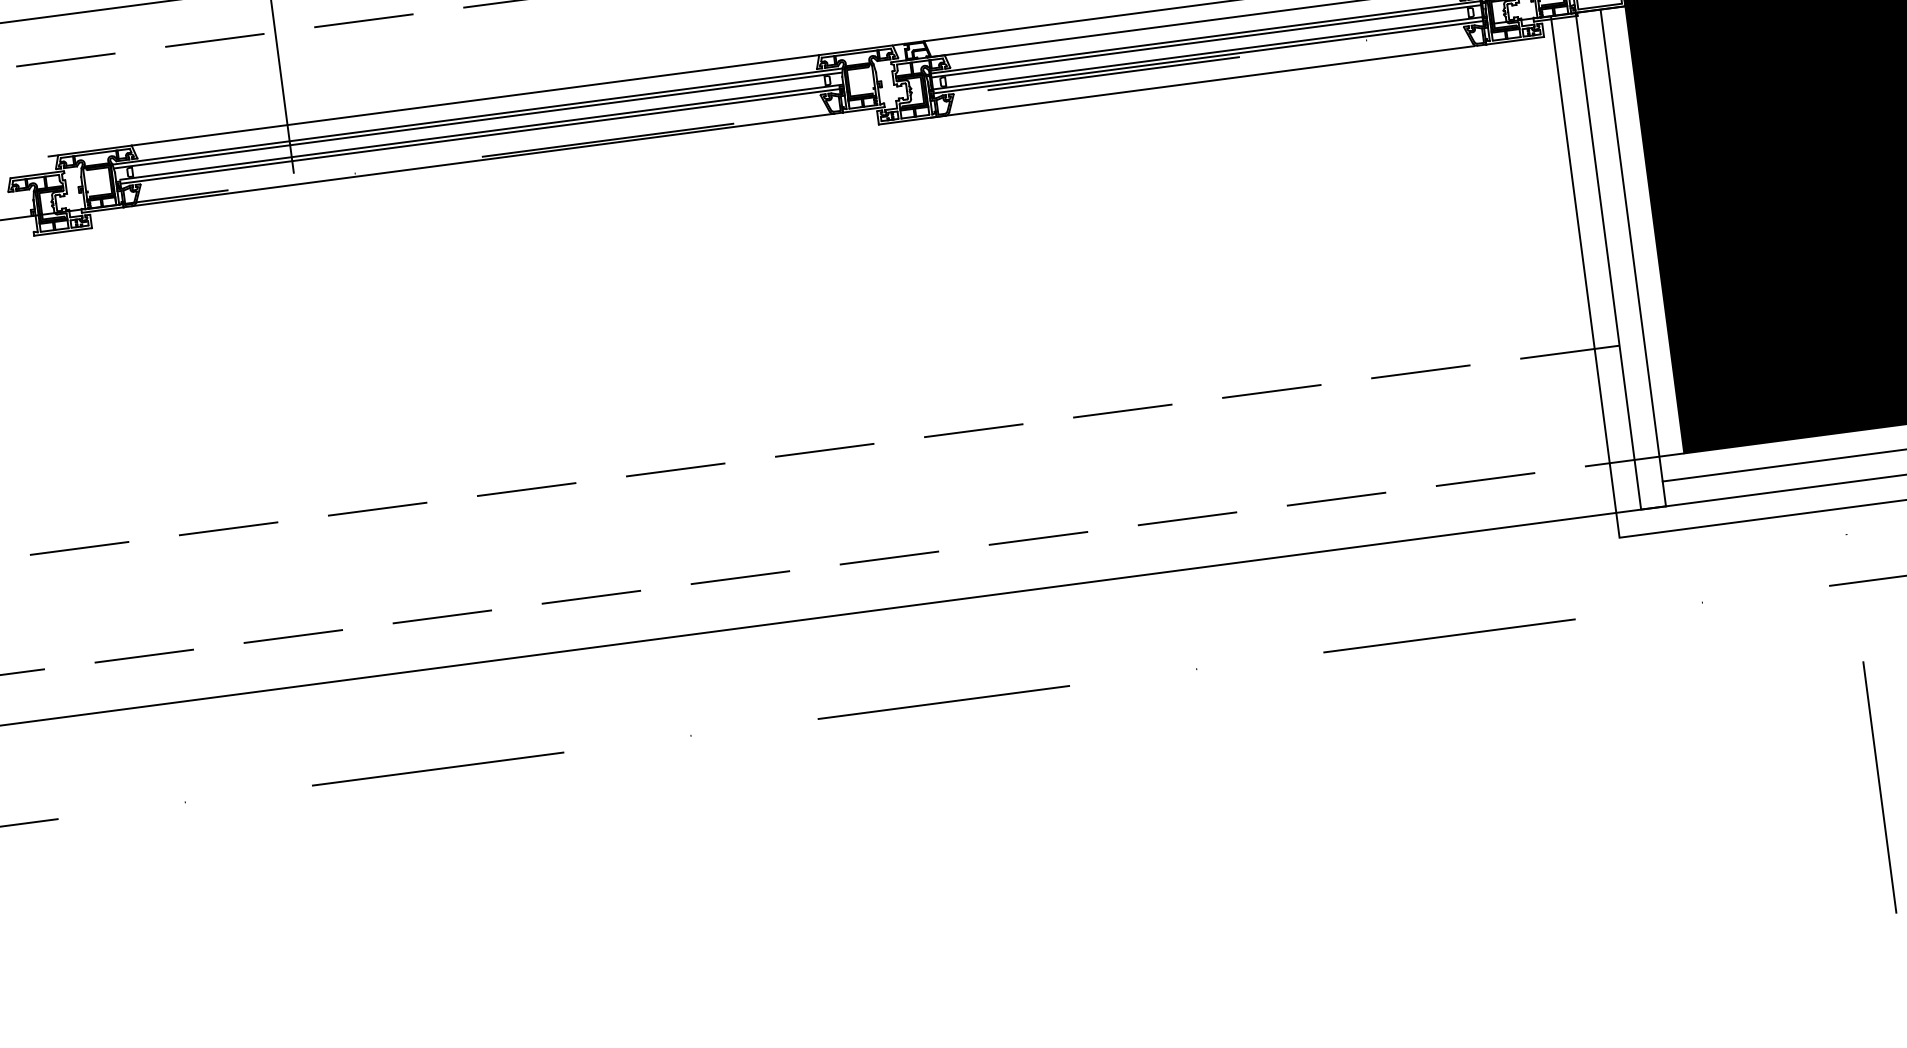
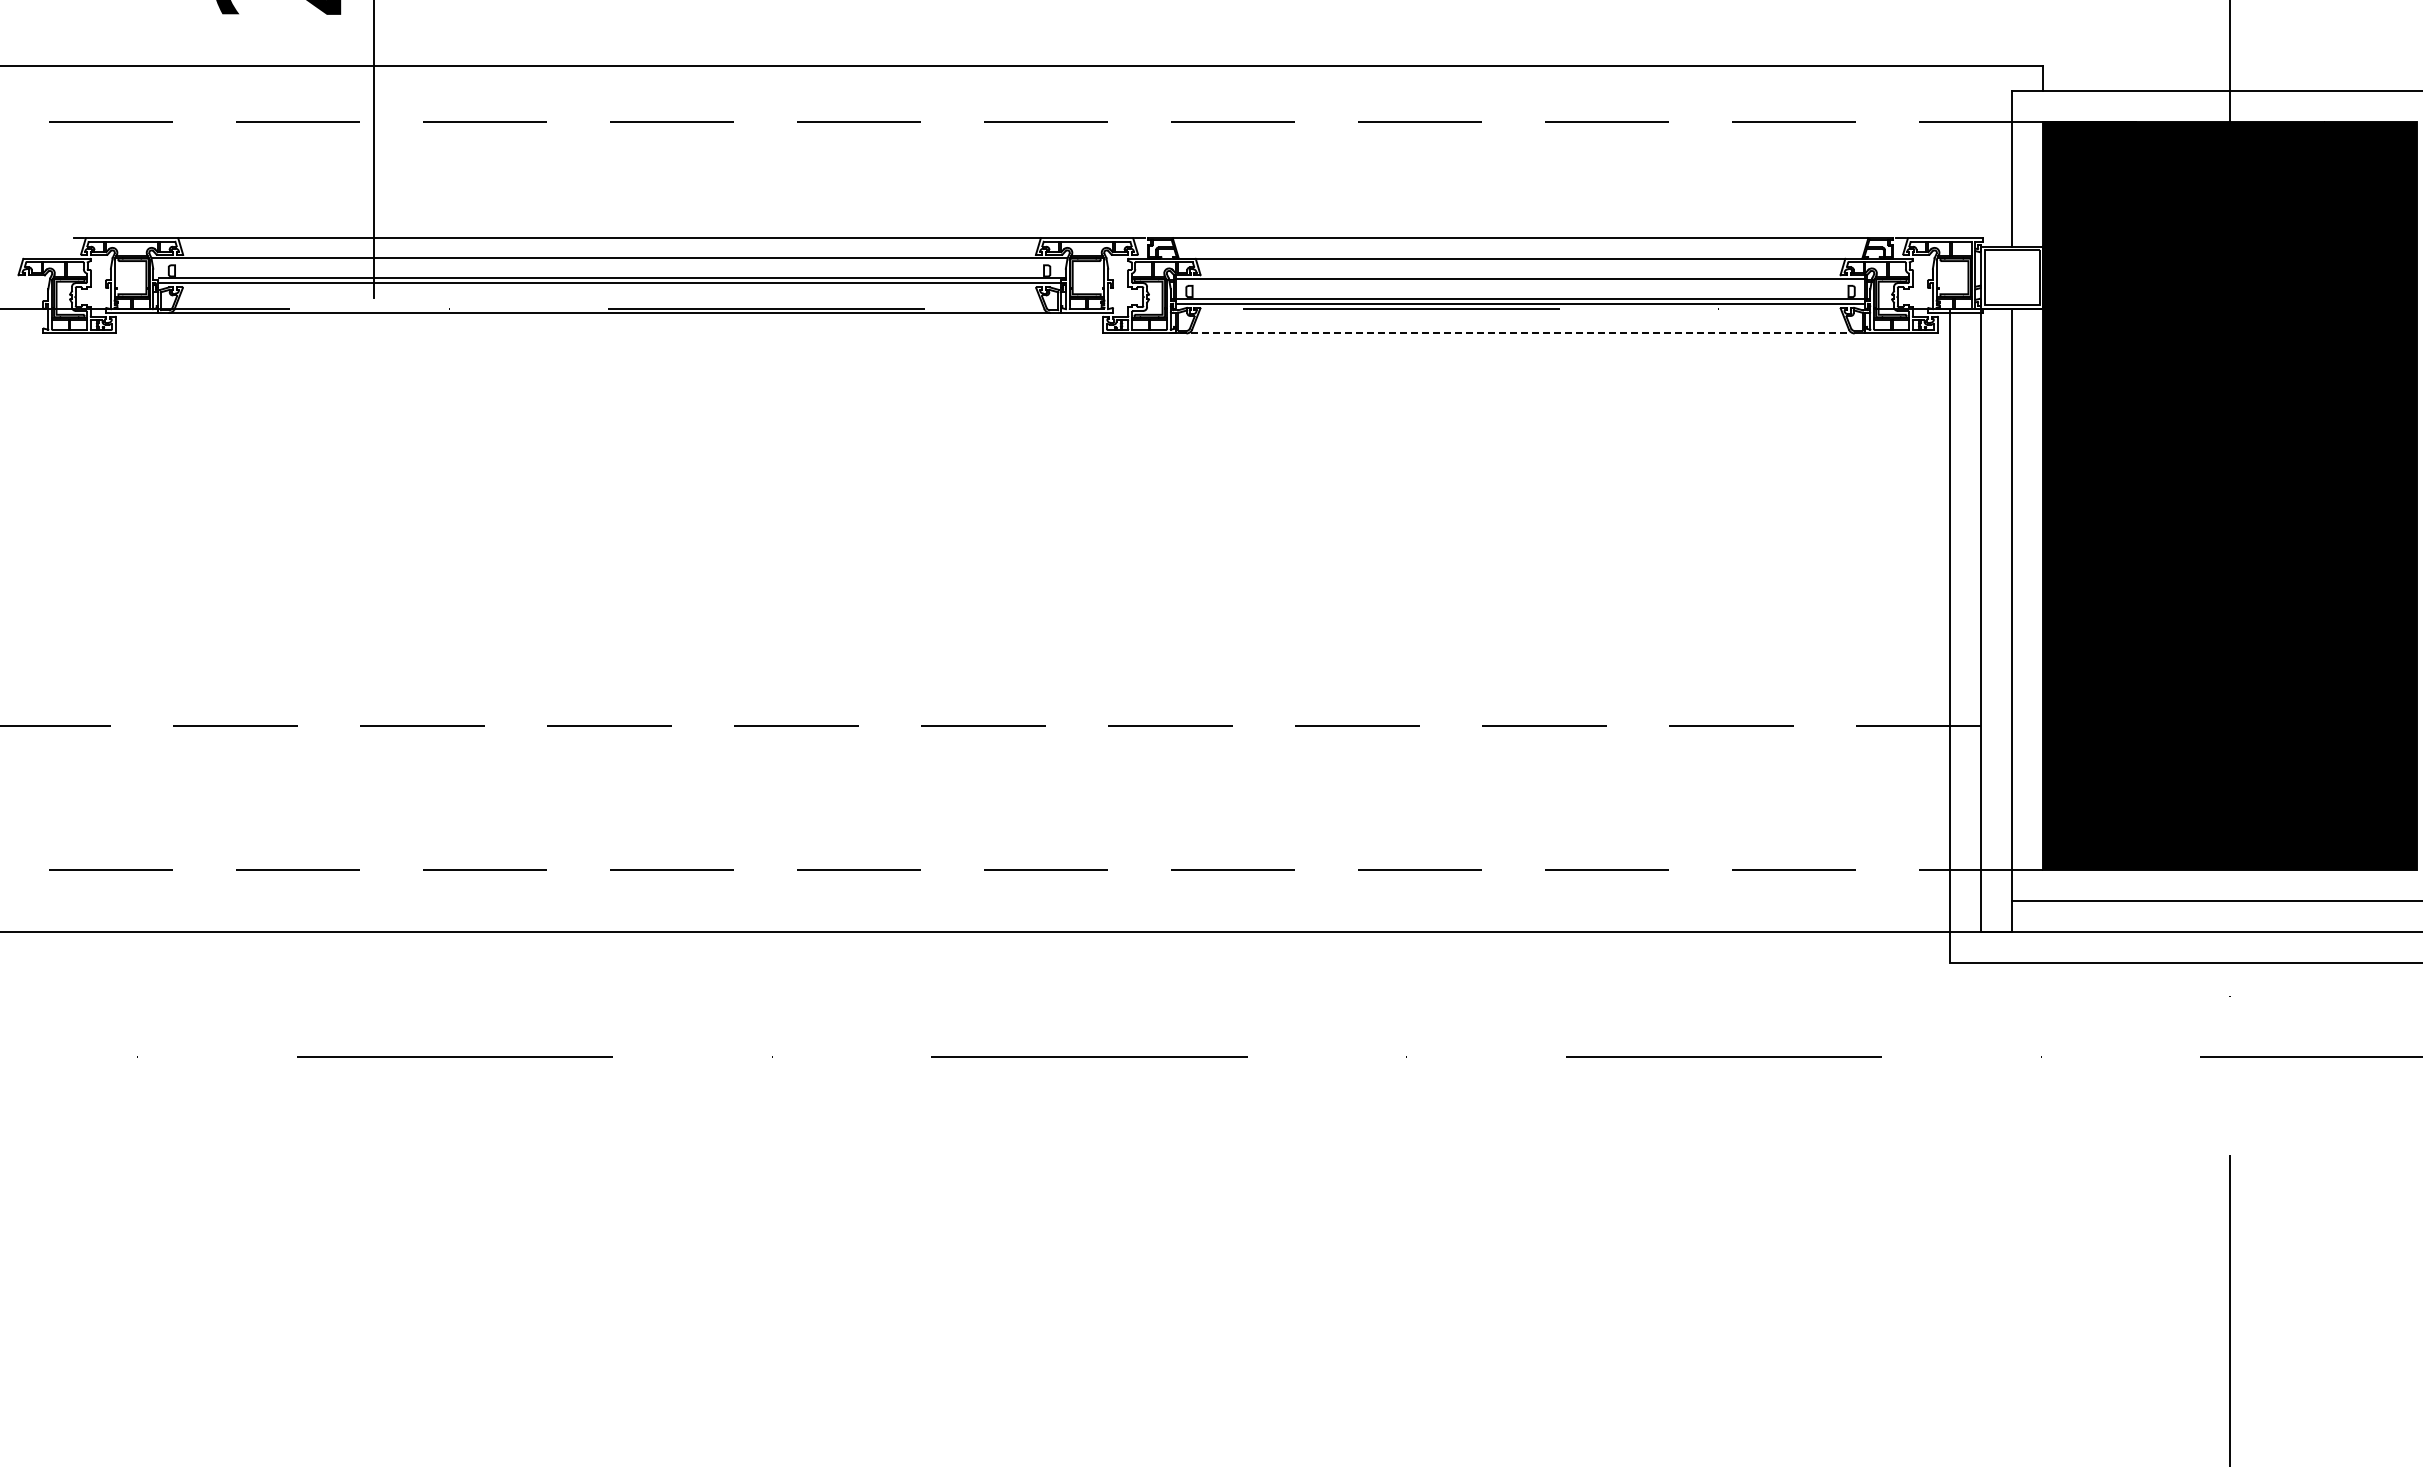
line: (1206, 40) -> (1520, 283), removed
line: (1202, 81) -> (1509, 333), solid -> dashed
line: (477, 120) -> (608, 263), removed

